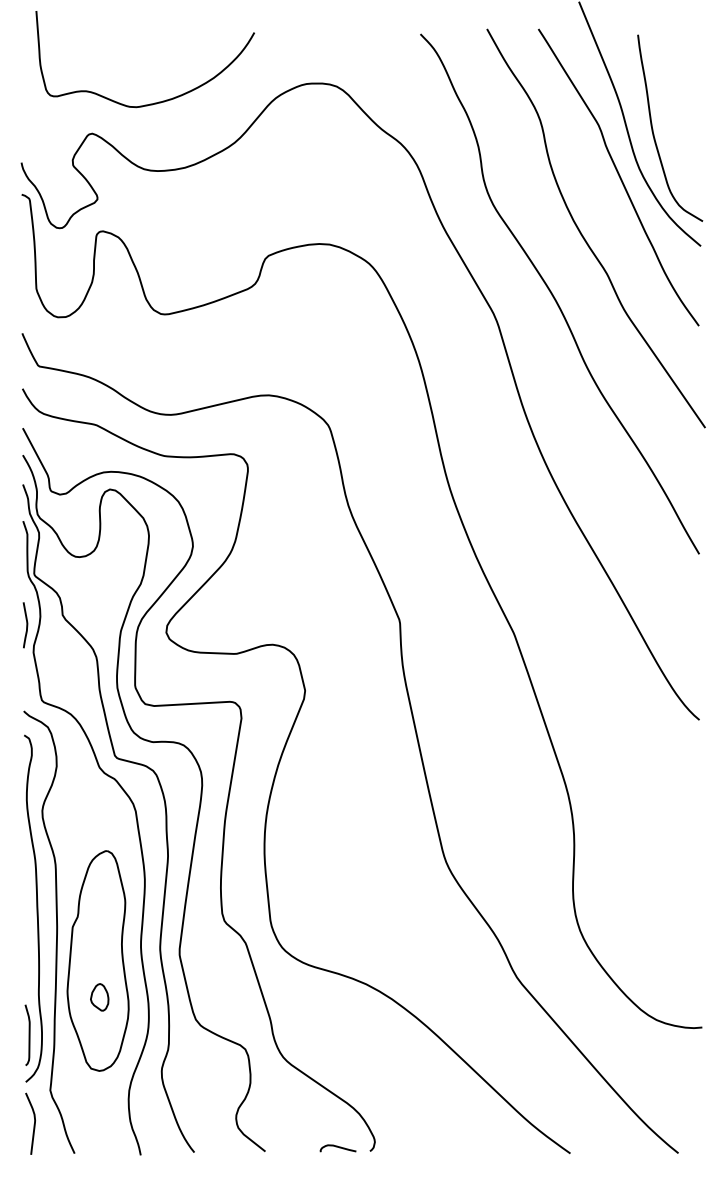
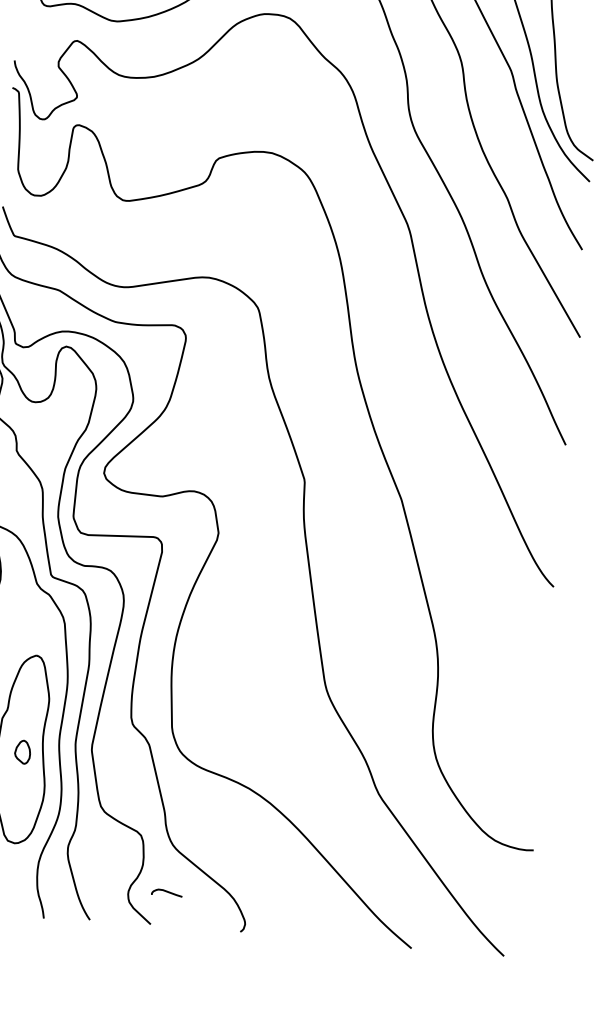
part: (99, 997) -> (22, 752), moved
curve: (337, 1147) -> (166, 892), moved

